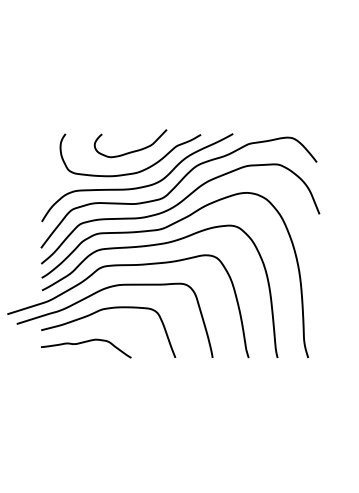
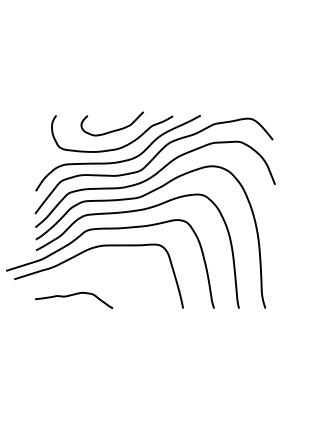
curve: (100, 311) -> (86, 268), removed

